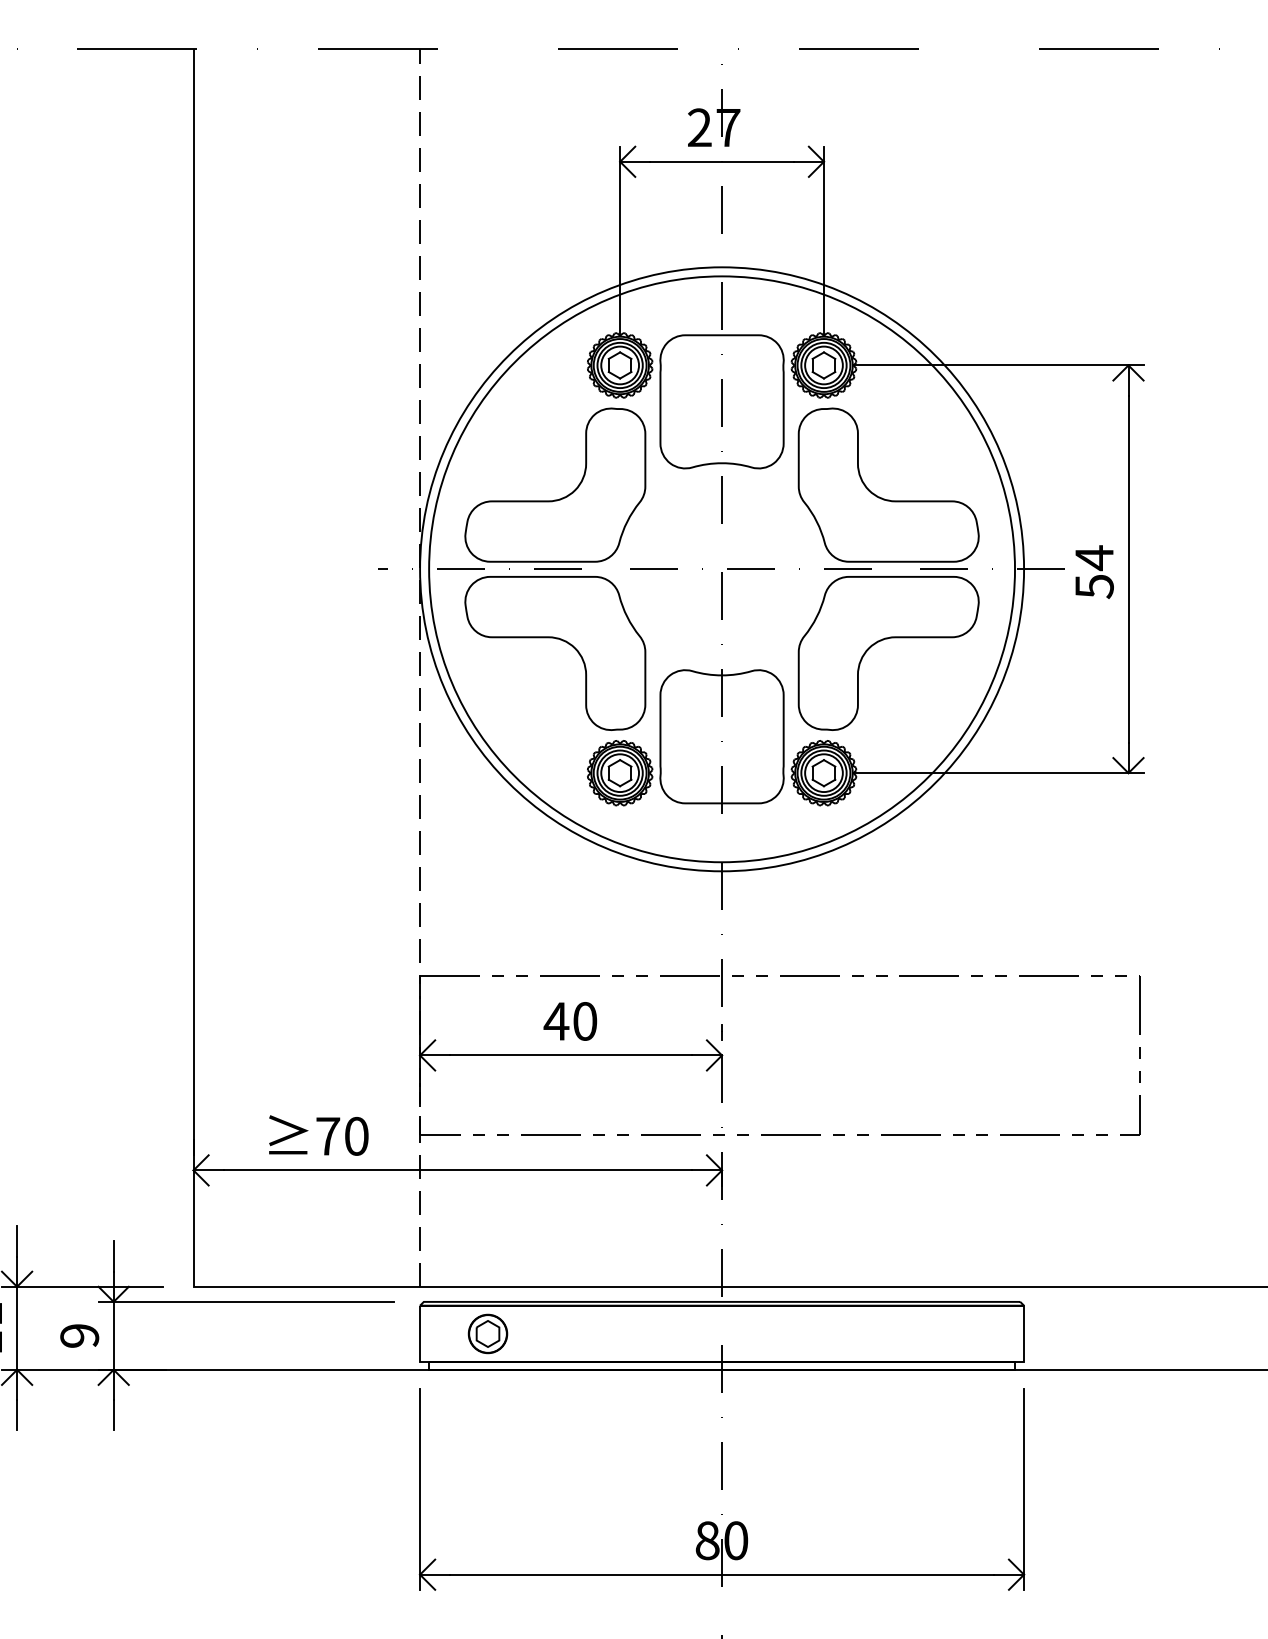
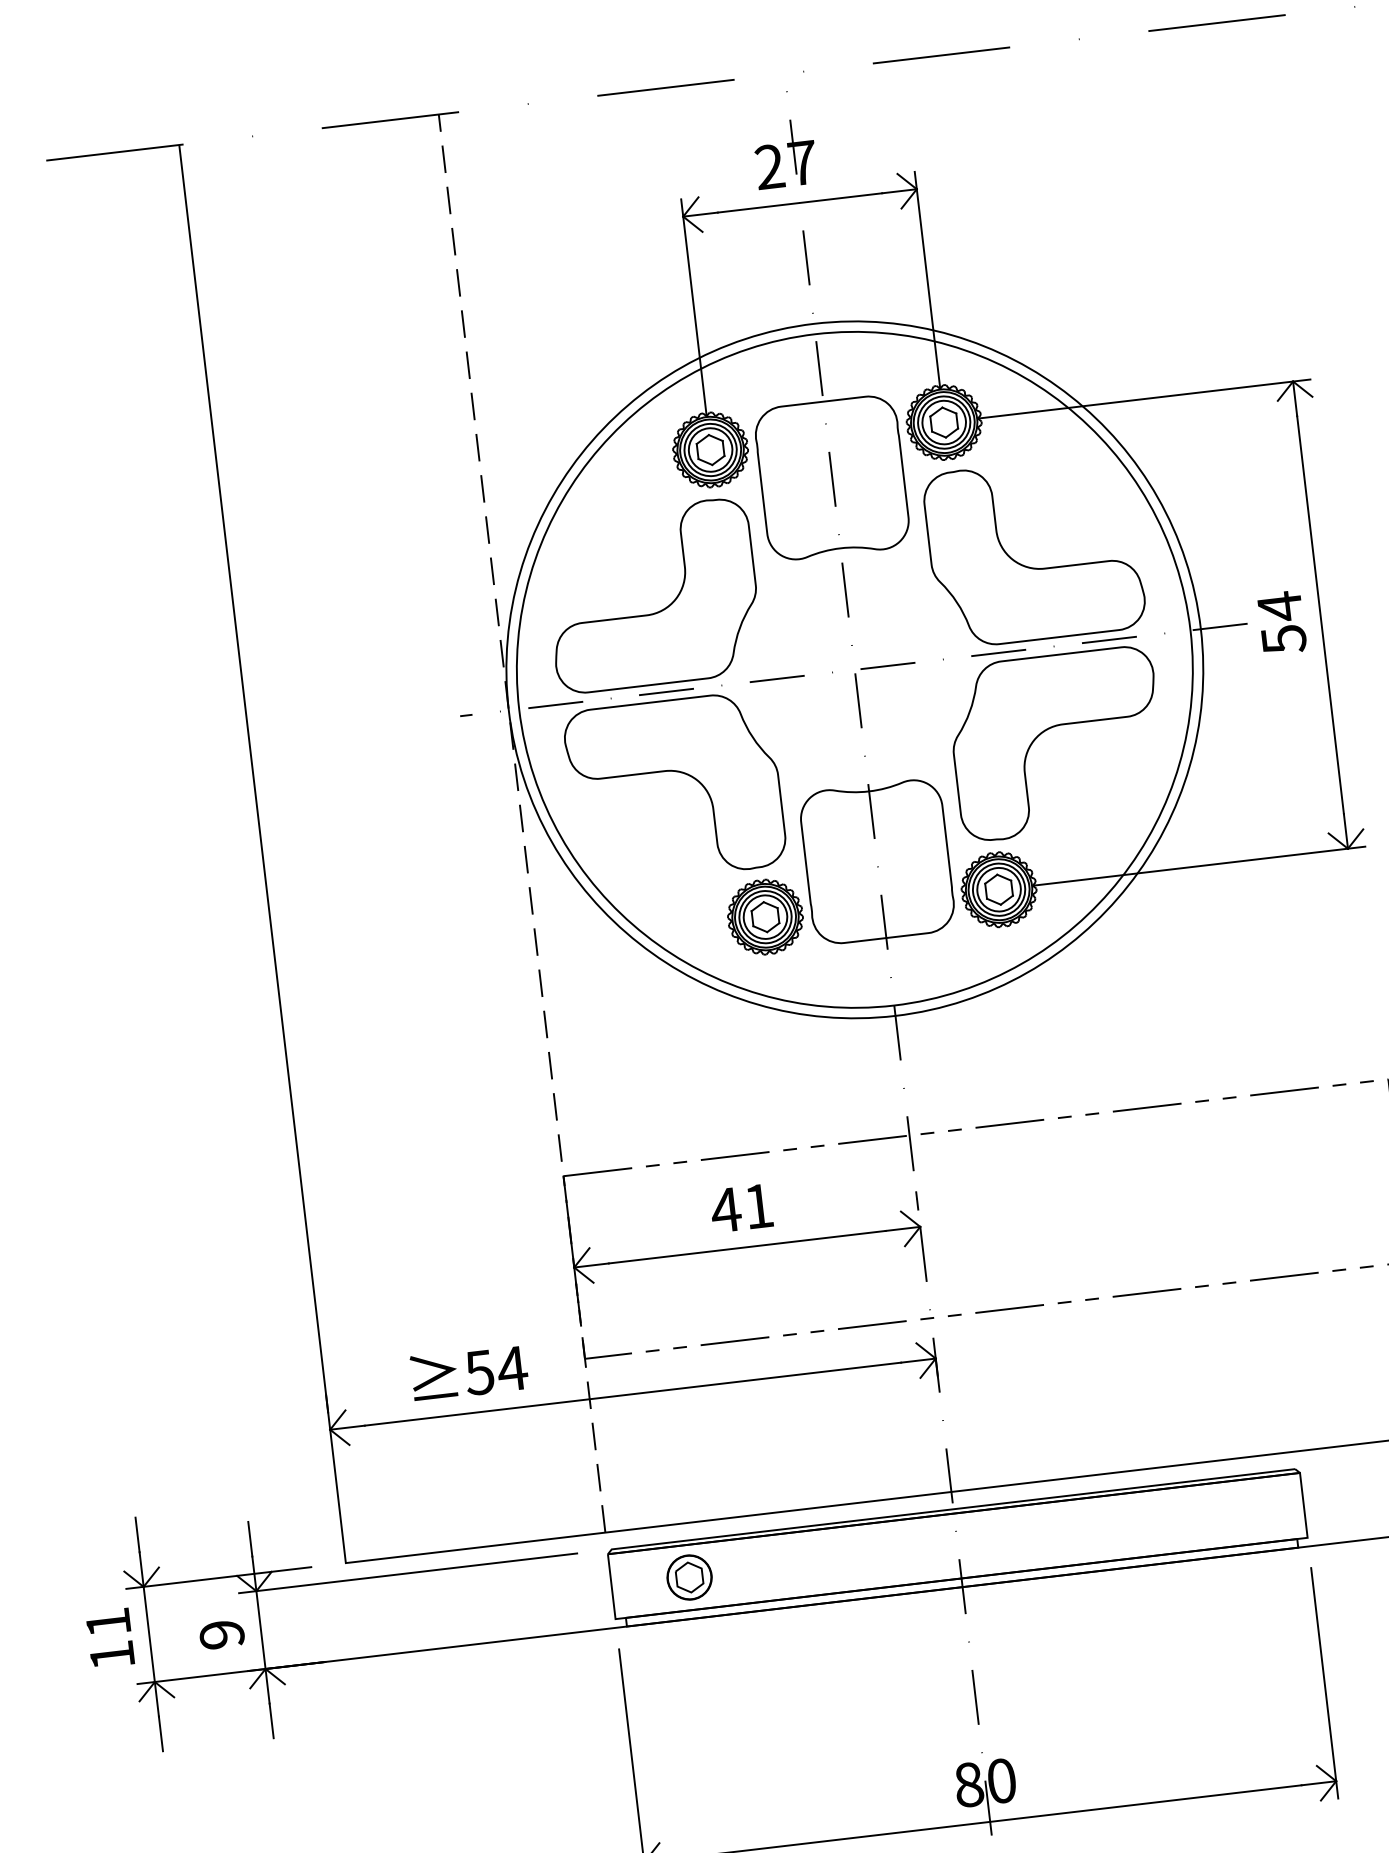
text: (585, 1021) -> (759, 1206), 40 -> 41
text: (342, 1135) -> (496, 1369), 70 -> 54

